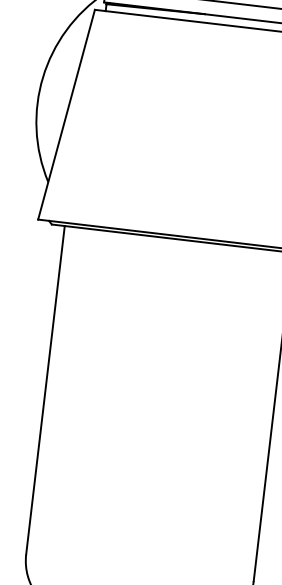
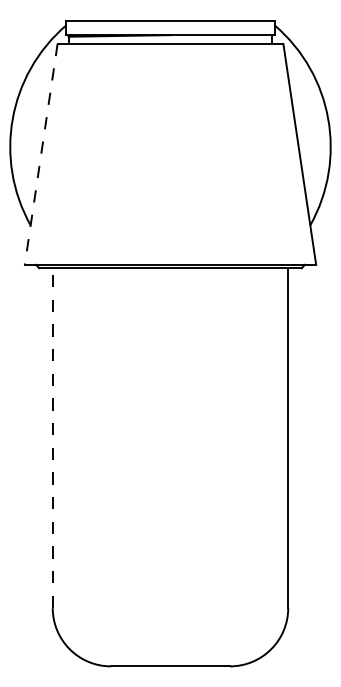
line: (66, 114) -> (41, 154), solid -> dashed
line: (45, 390) -> (52, 438), solid -> dashed

